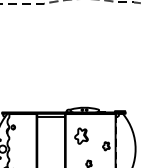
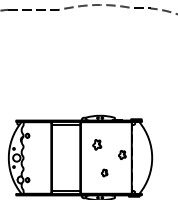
part: (81, 135) -> (97, 144), size x0.62

